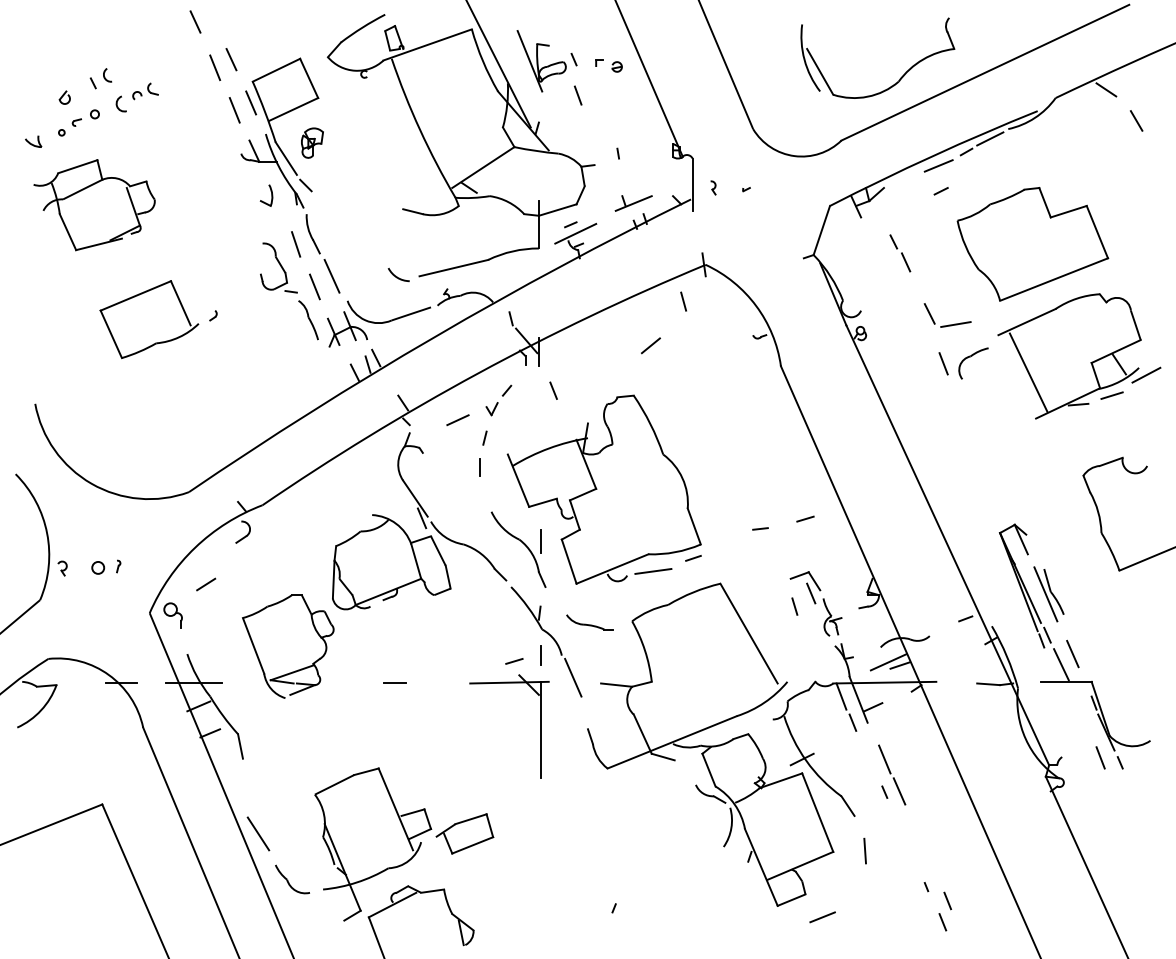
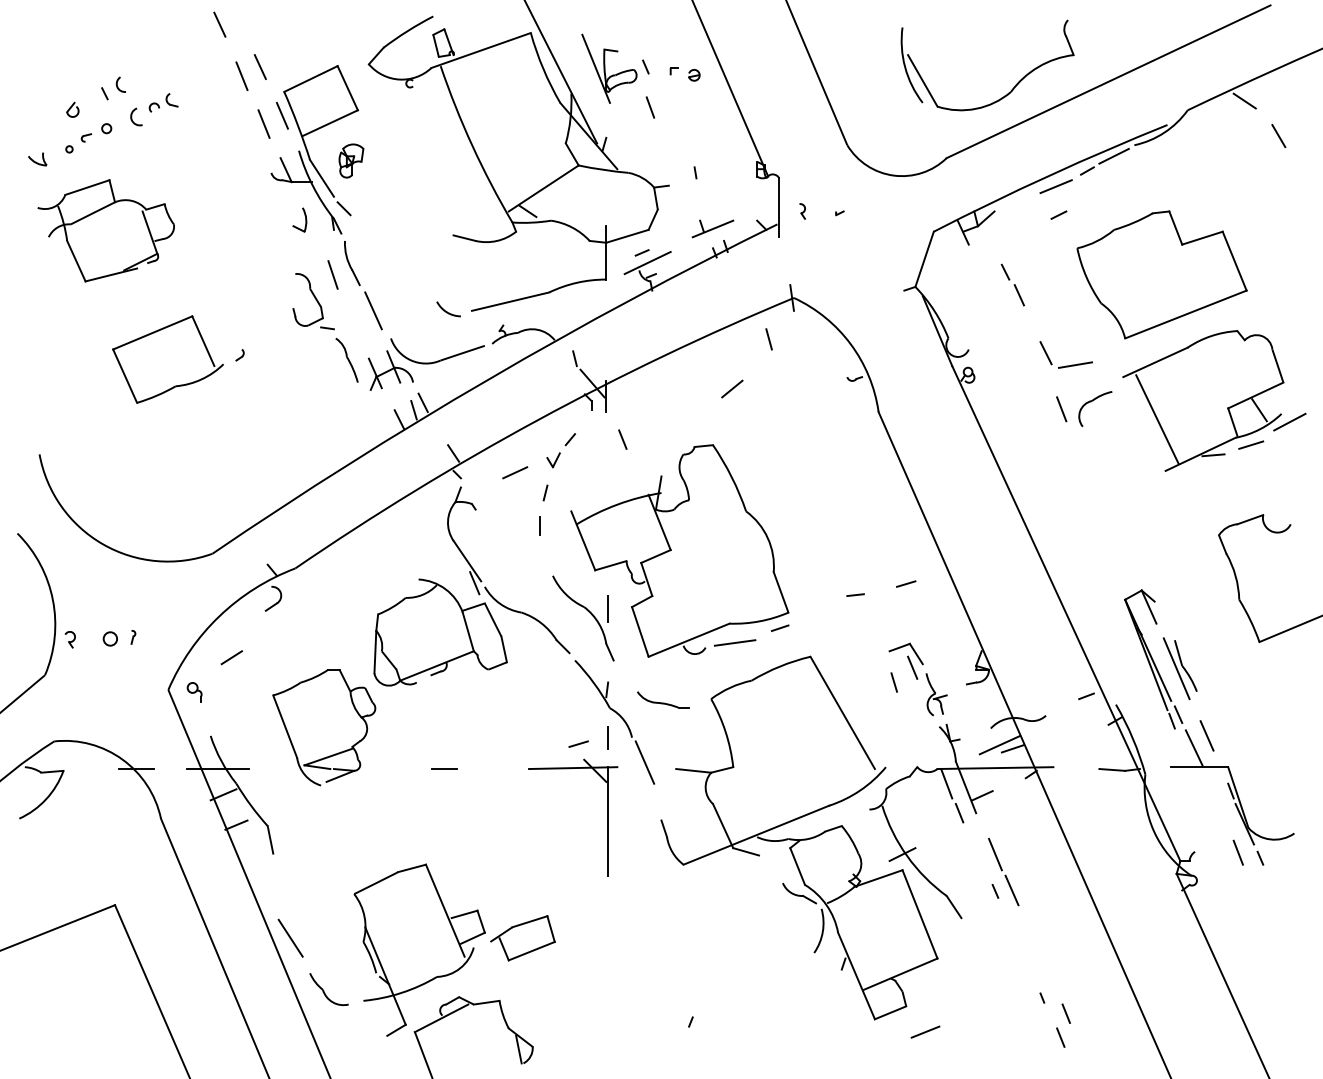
line: (314, 286) -> (353, 322), removed
part: (172, 615) -> (193, 692), size x0.7
line: (864, 850) -> (972, 956), removed

